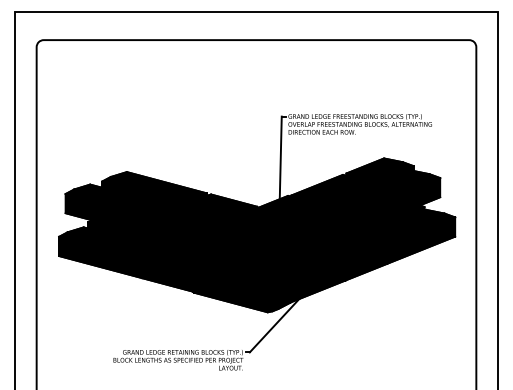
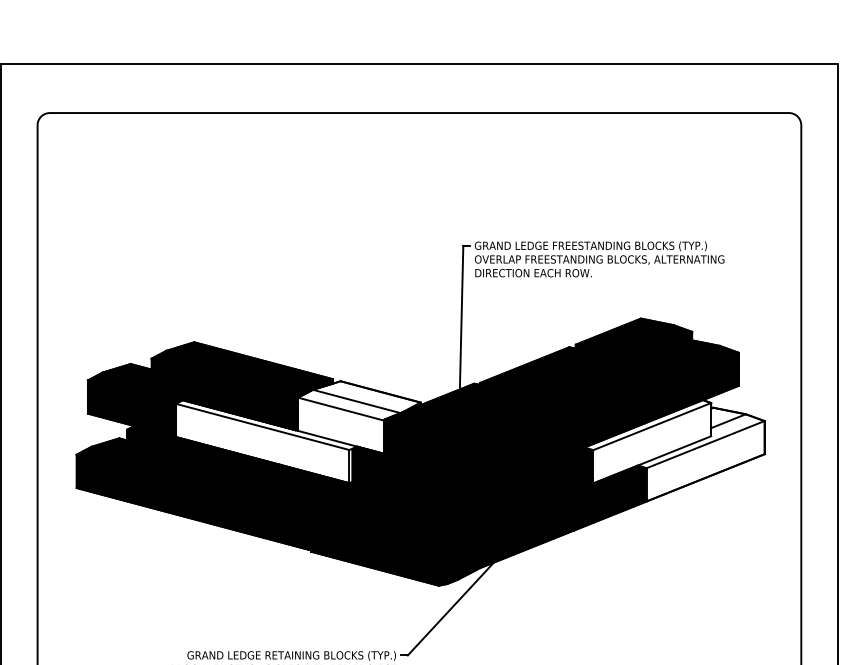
fill: (186, 223) -> (297, 431), removed
fill: (403, 234) -> (674, 450), removed

